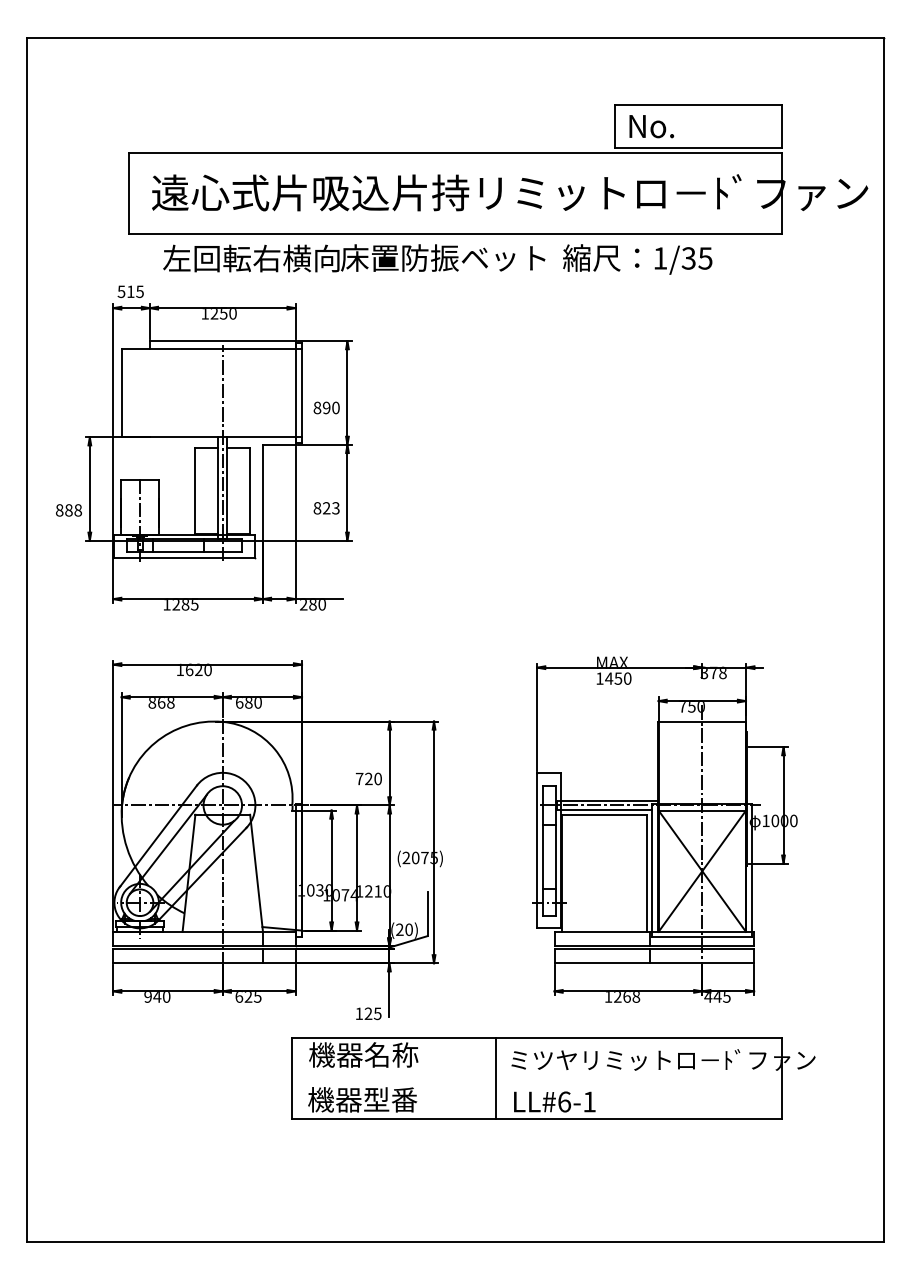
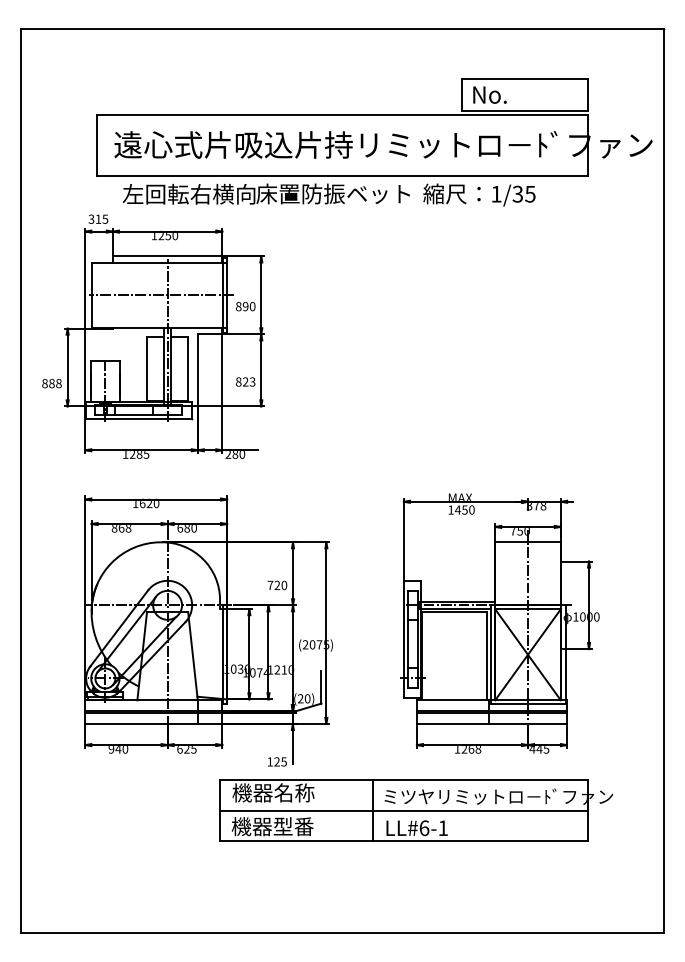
text: (121, 290) -> (91, 218), 515 -> 315
line: (214, 393) -> (161, 295), added
line: (536, 1078) -> (403, 810), added

